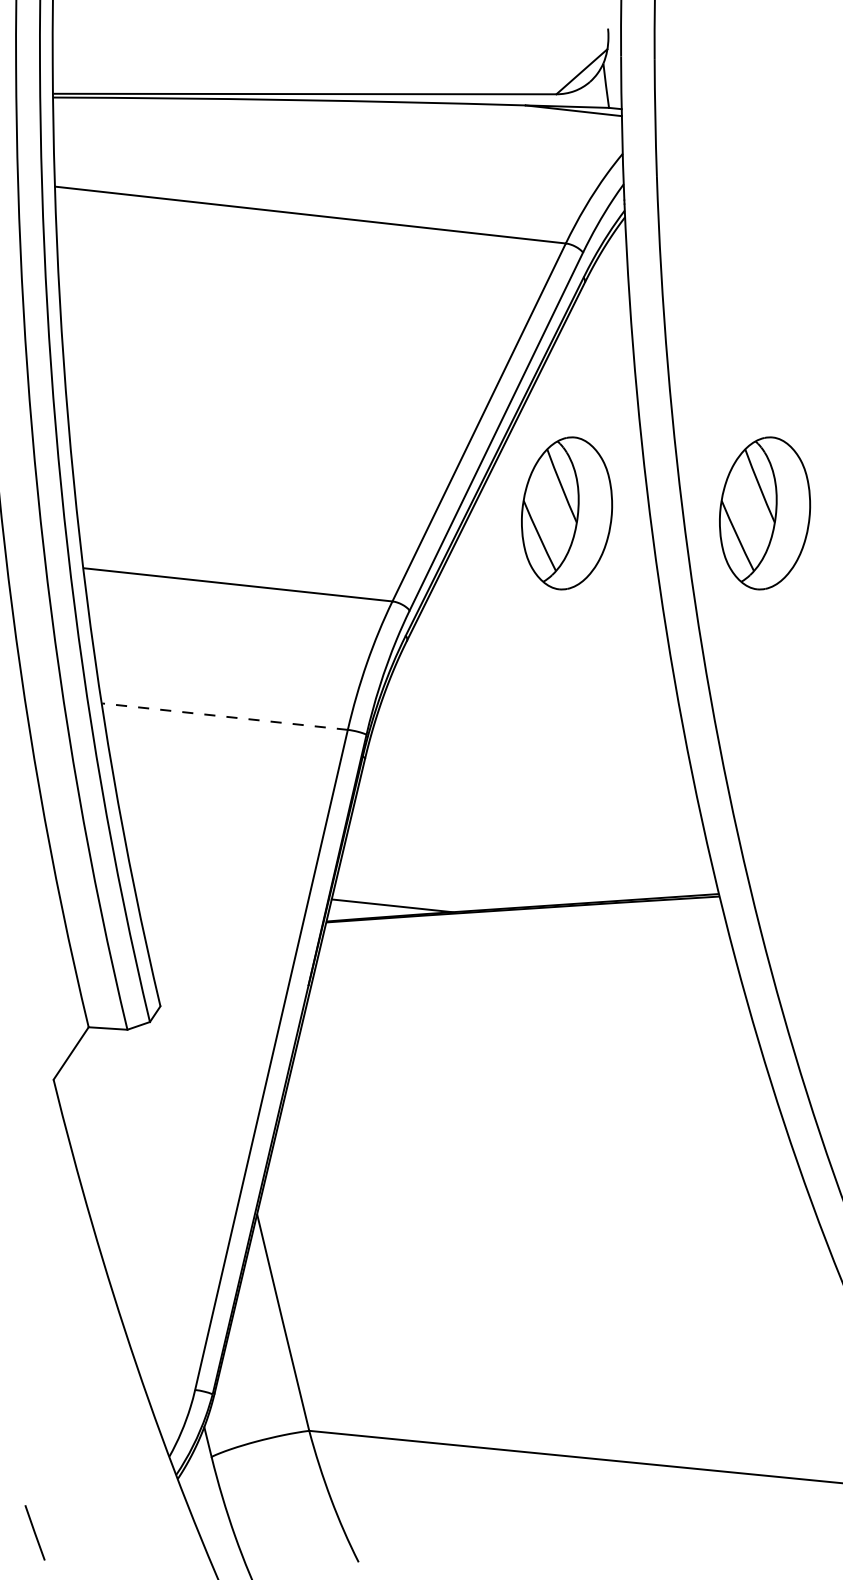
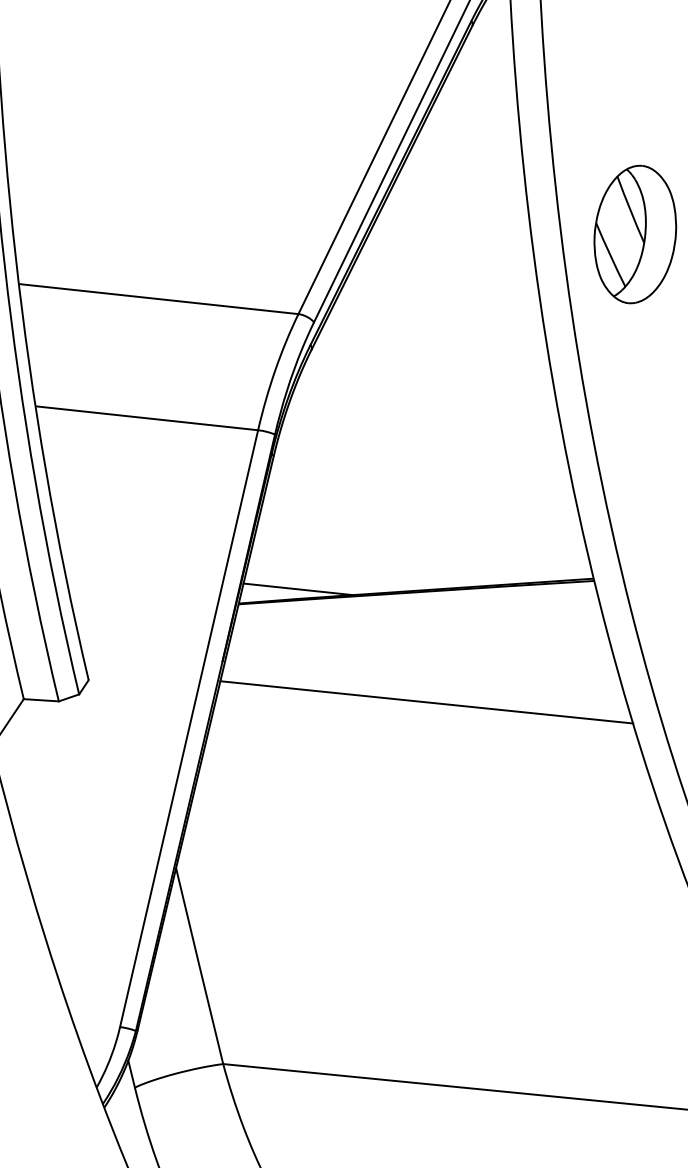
part: (567, 513) -> (456, 234), removed
line: (224, 716) -> (146, 418), dashed -> solid
line: (534, 1030) -> (426, 702), added

